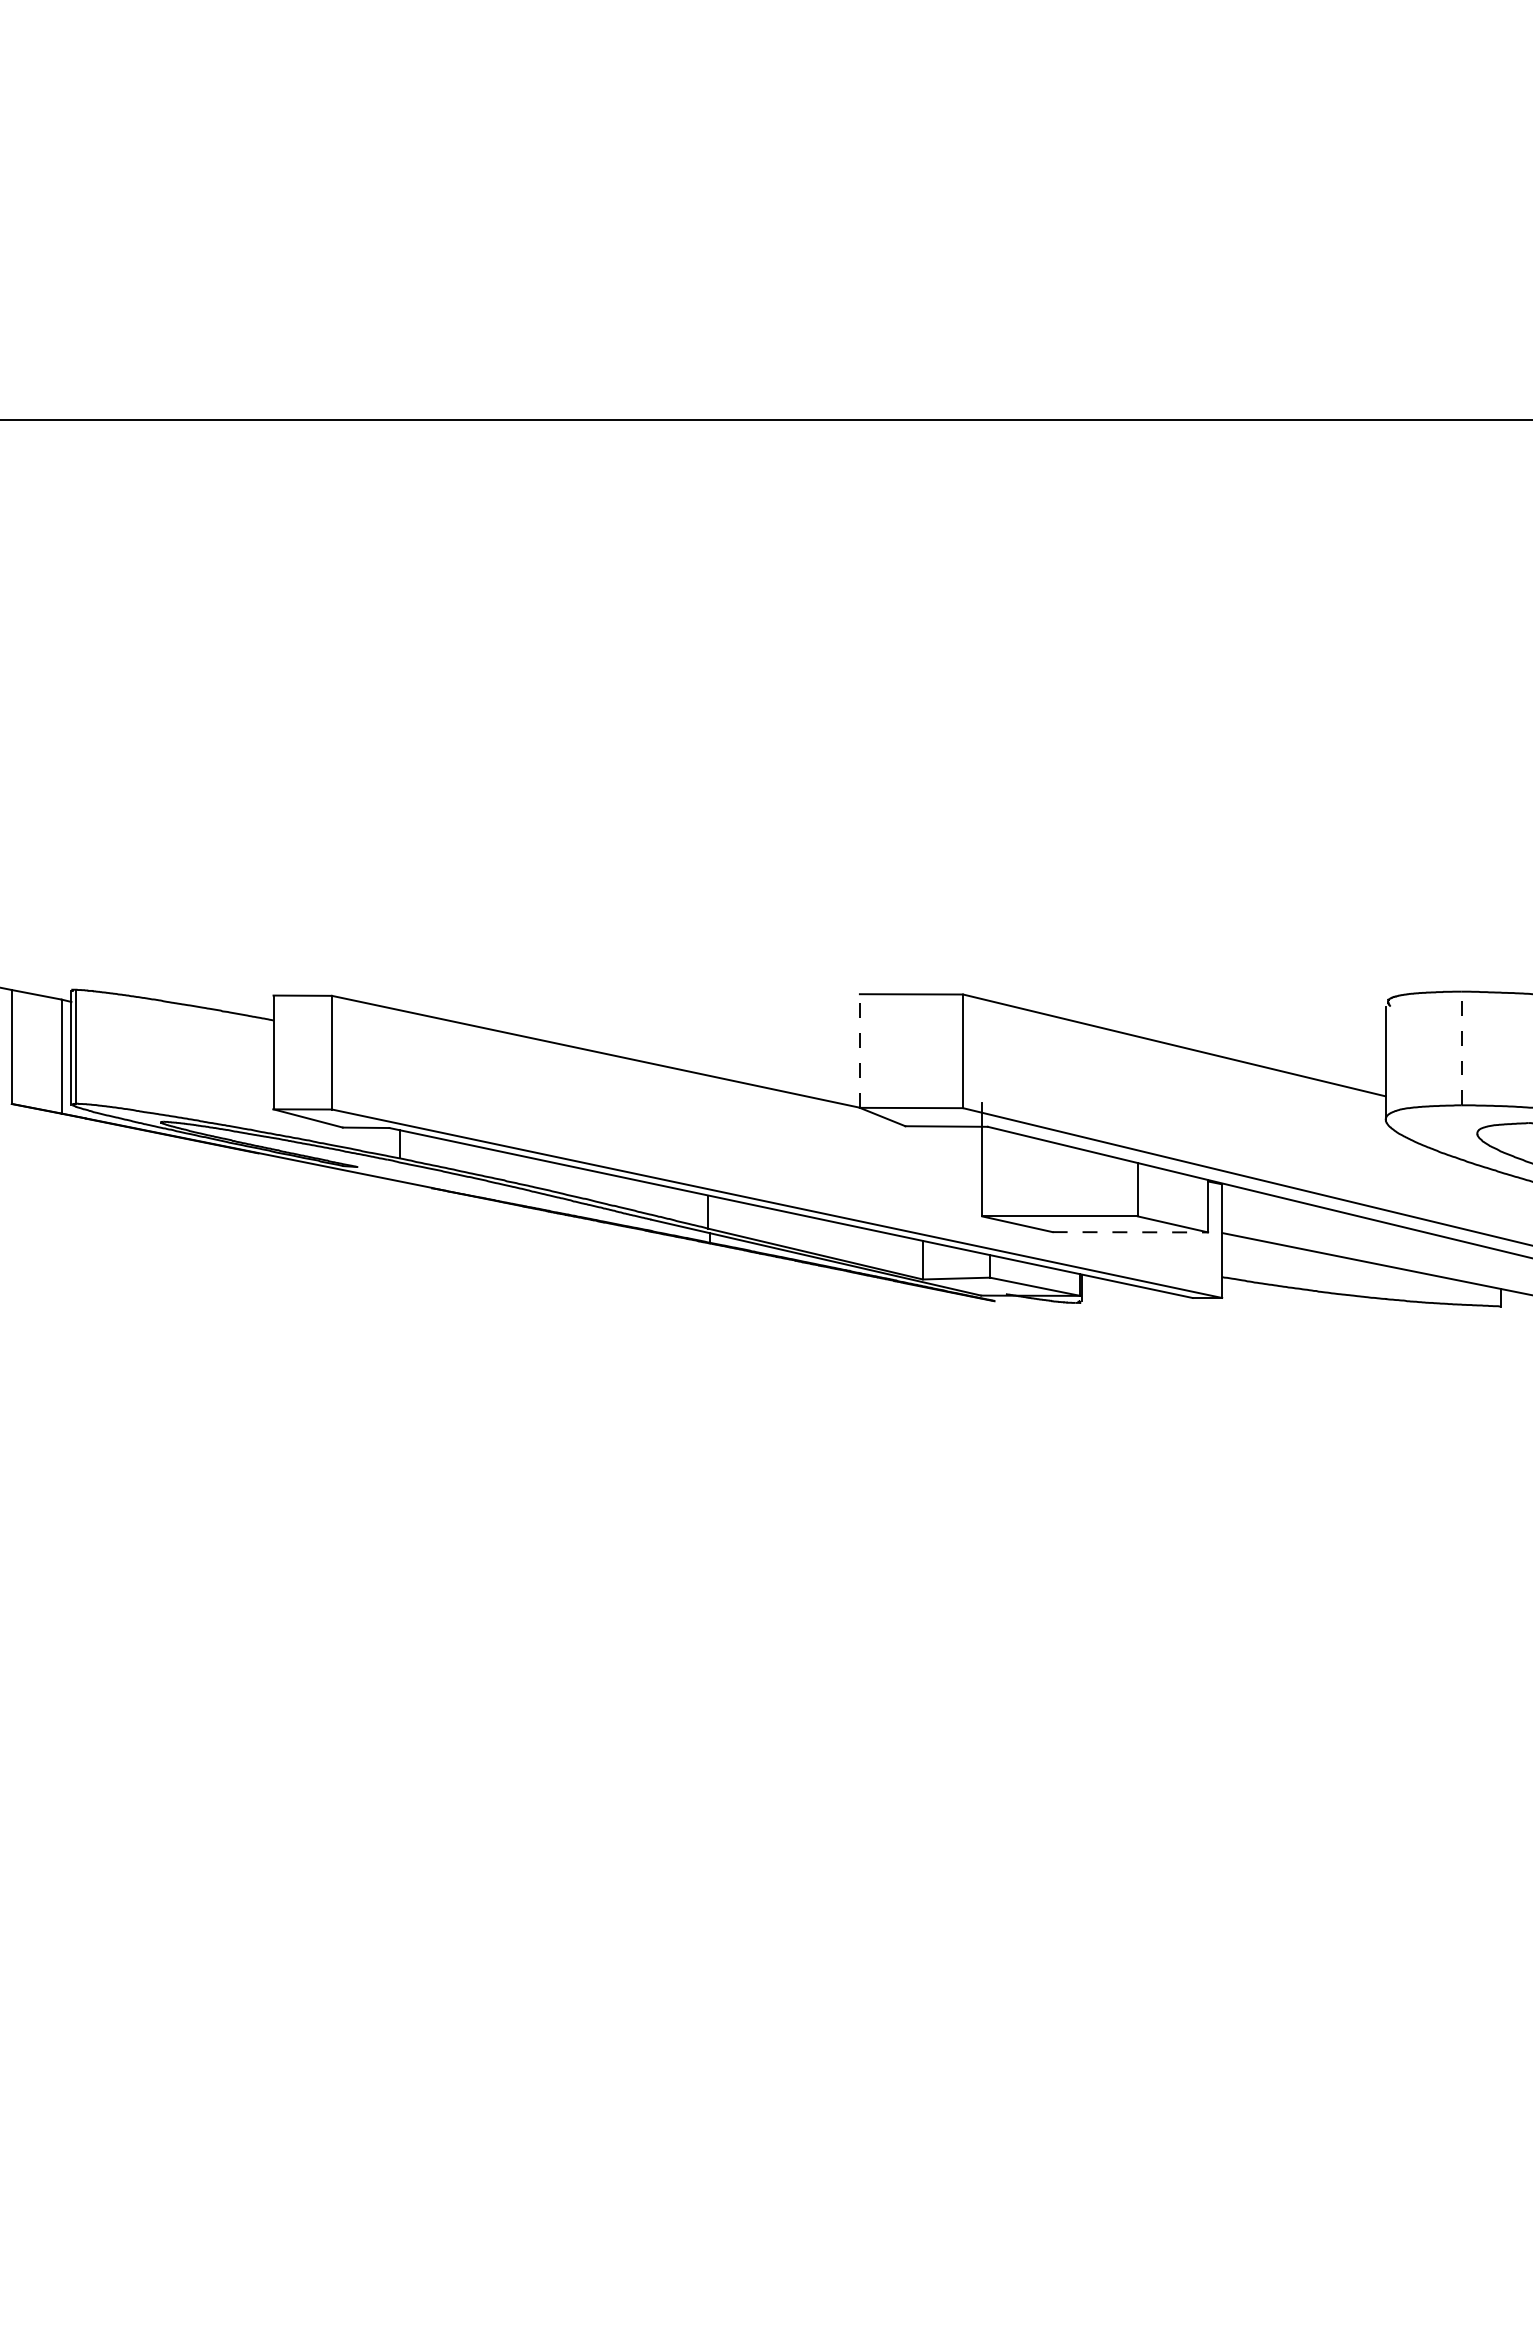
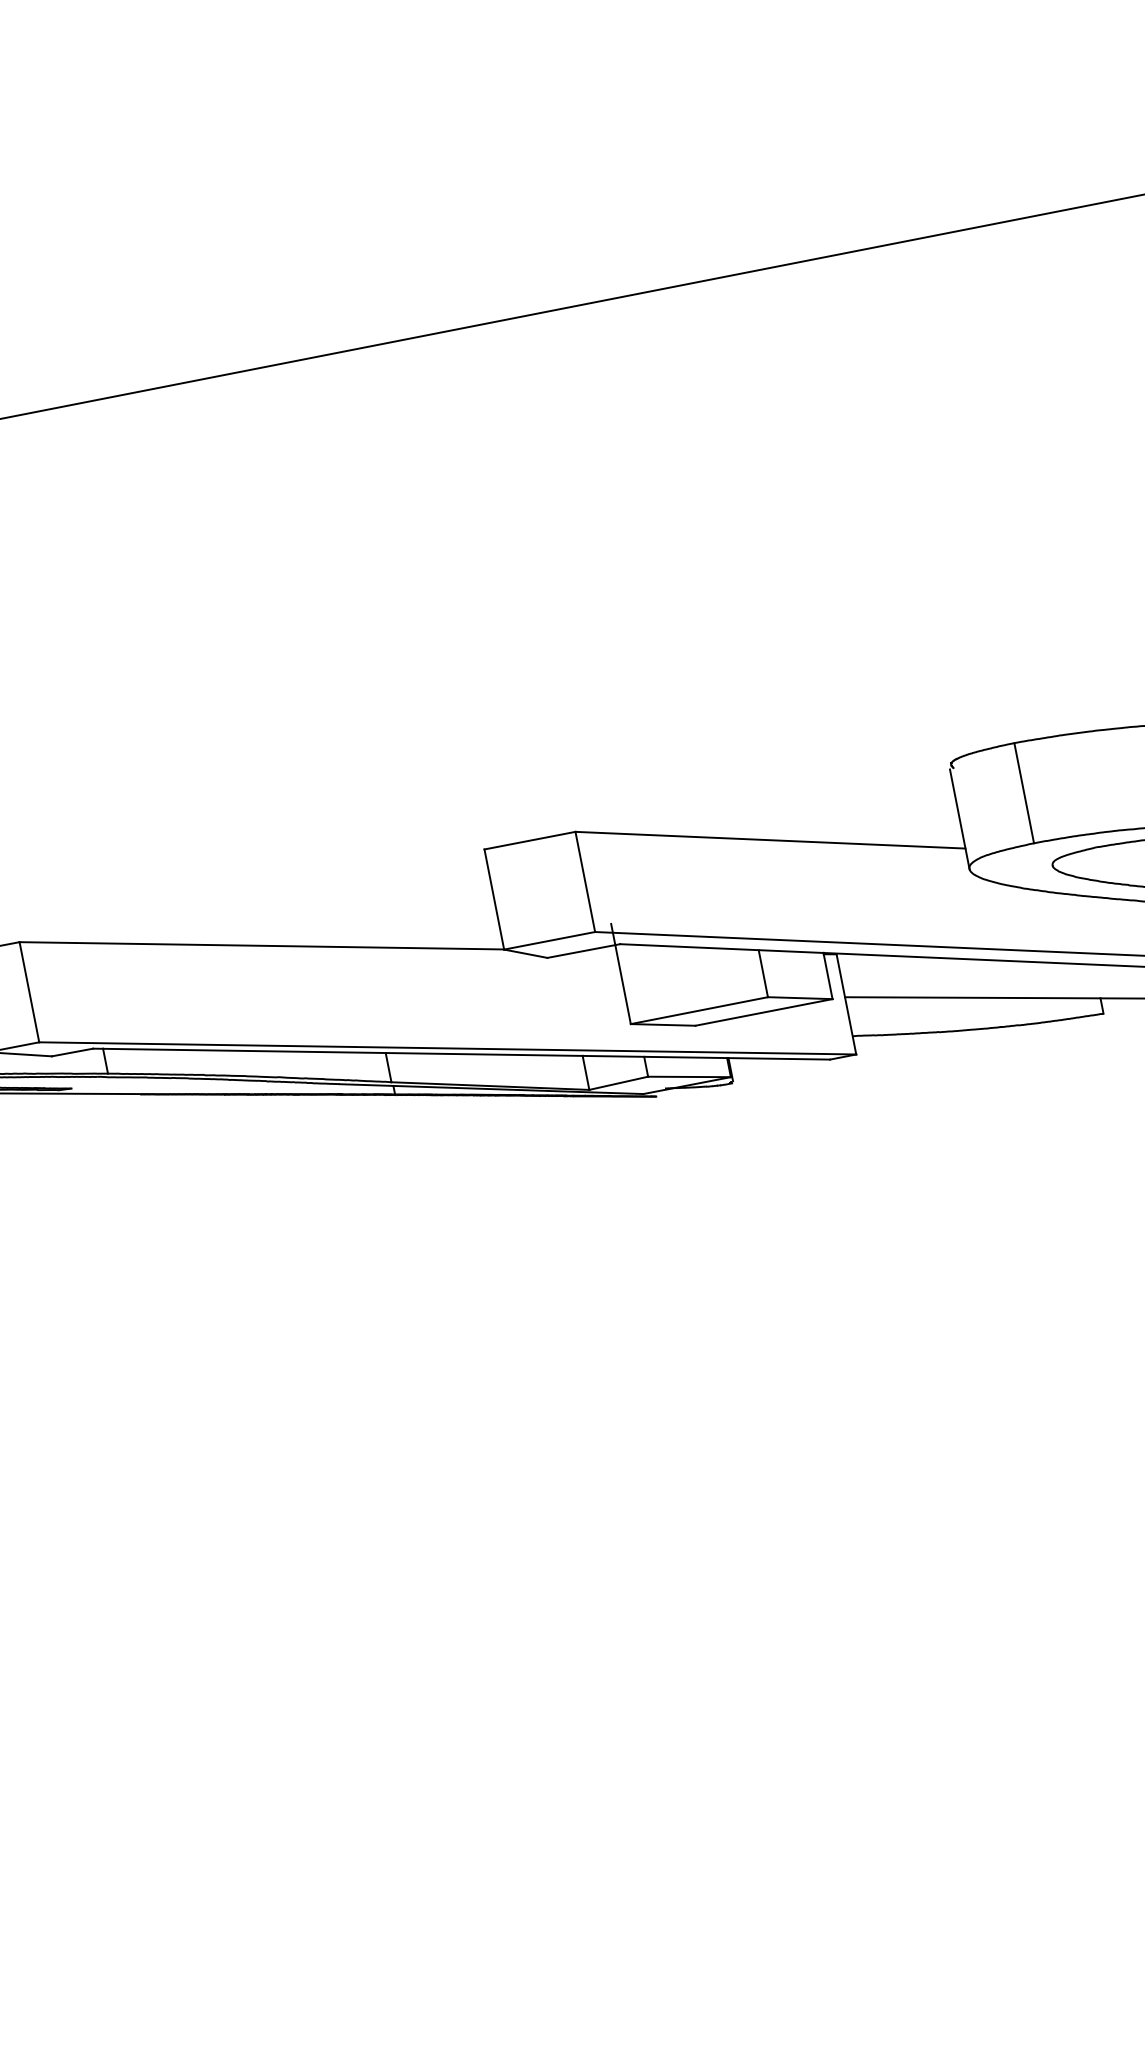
line: (1461, 1048) -> (1023, 793), dashed -> solid
line: (859, 1051) -> (494, 899), dashed -> solid
line: (1130, 1232) -> (764, 1012), dashed -> solid

